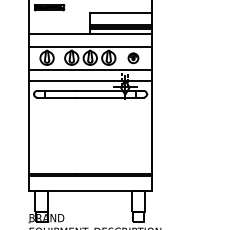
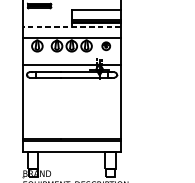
line: (90, 34) -> (71, 27), solid -> dashed
line: (90, 70) -> (71, 56), removed

